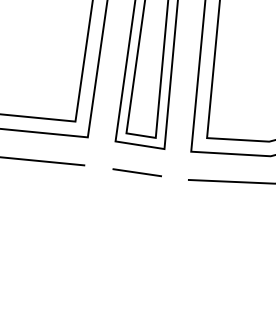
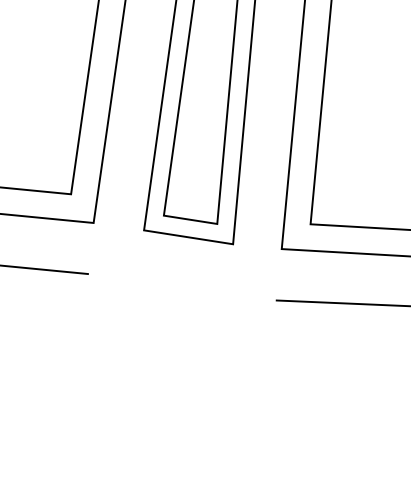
line: (136, 172) -> (182, 286), removed

